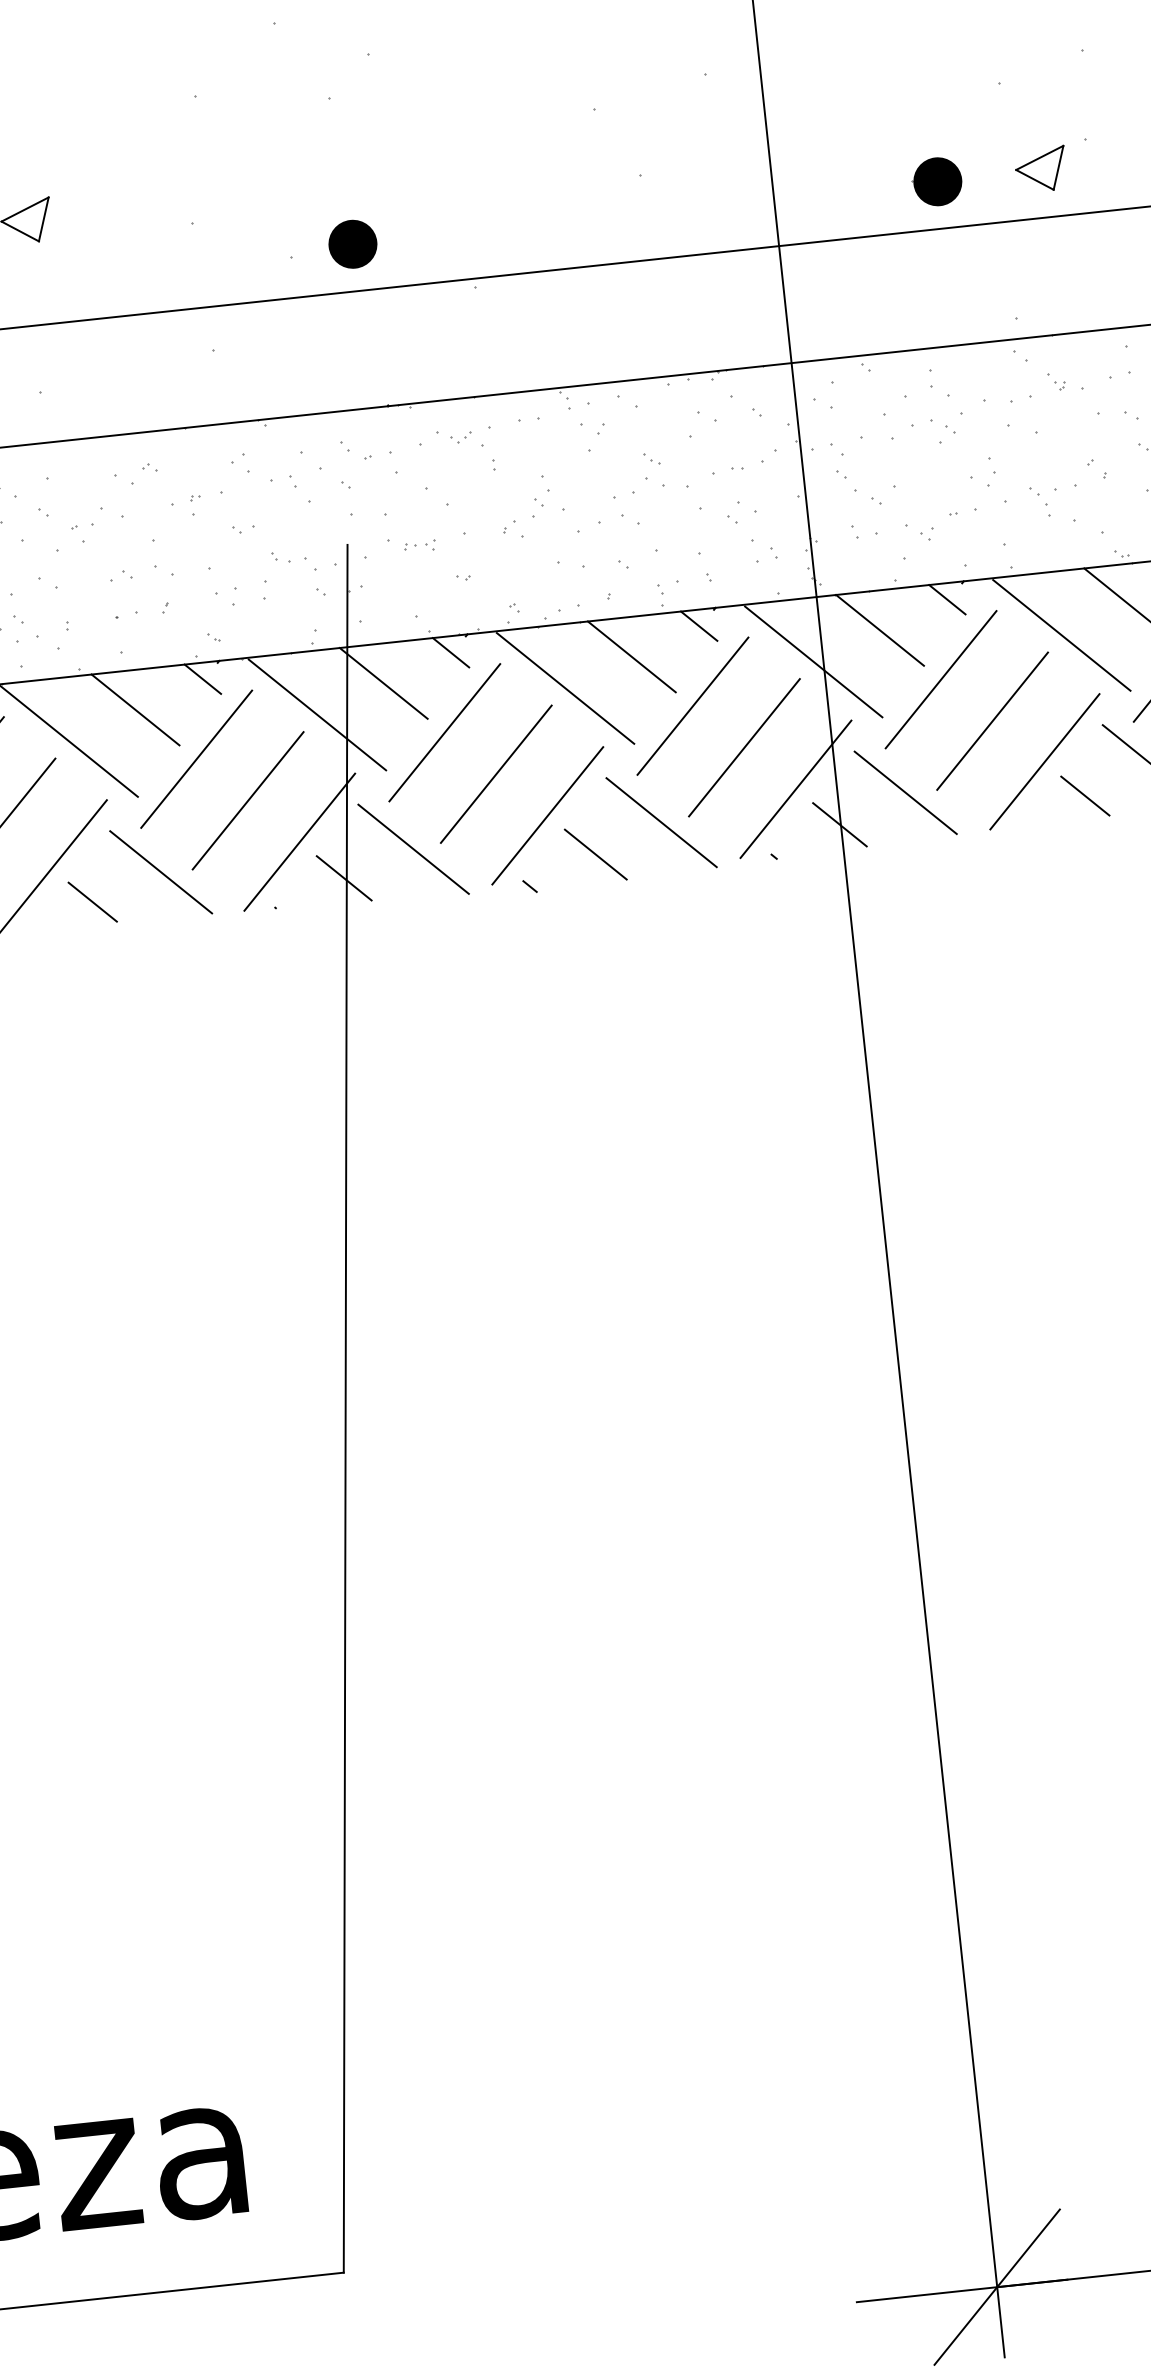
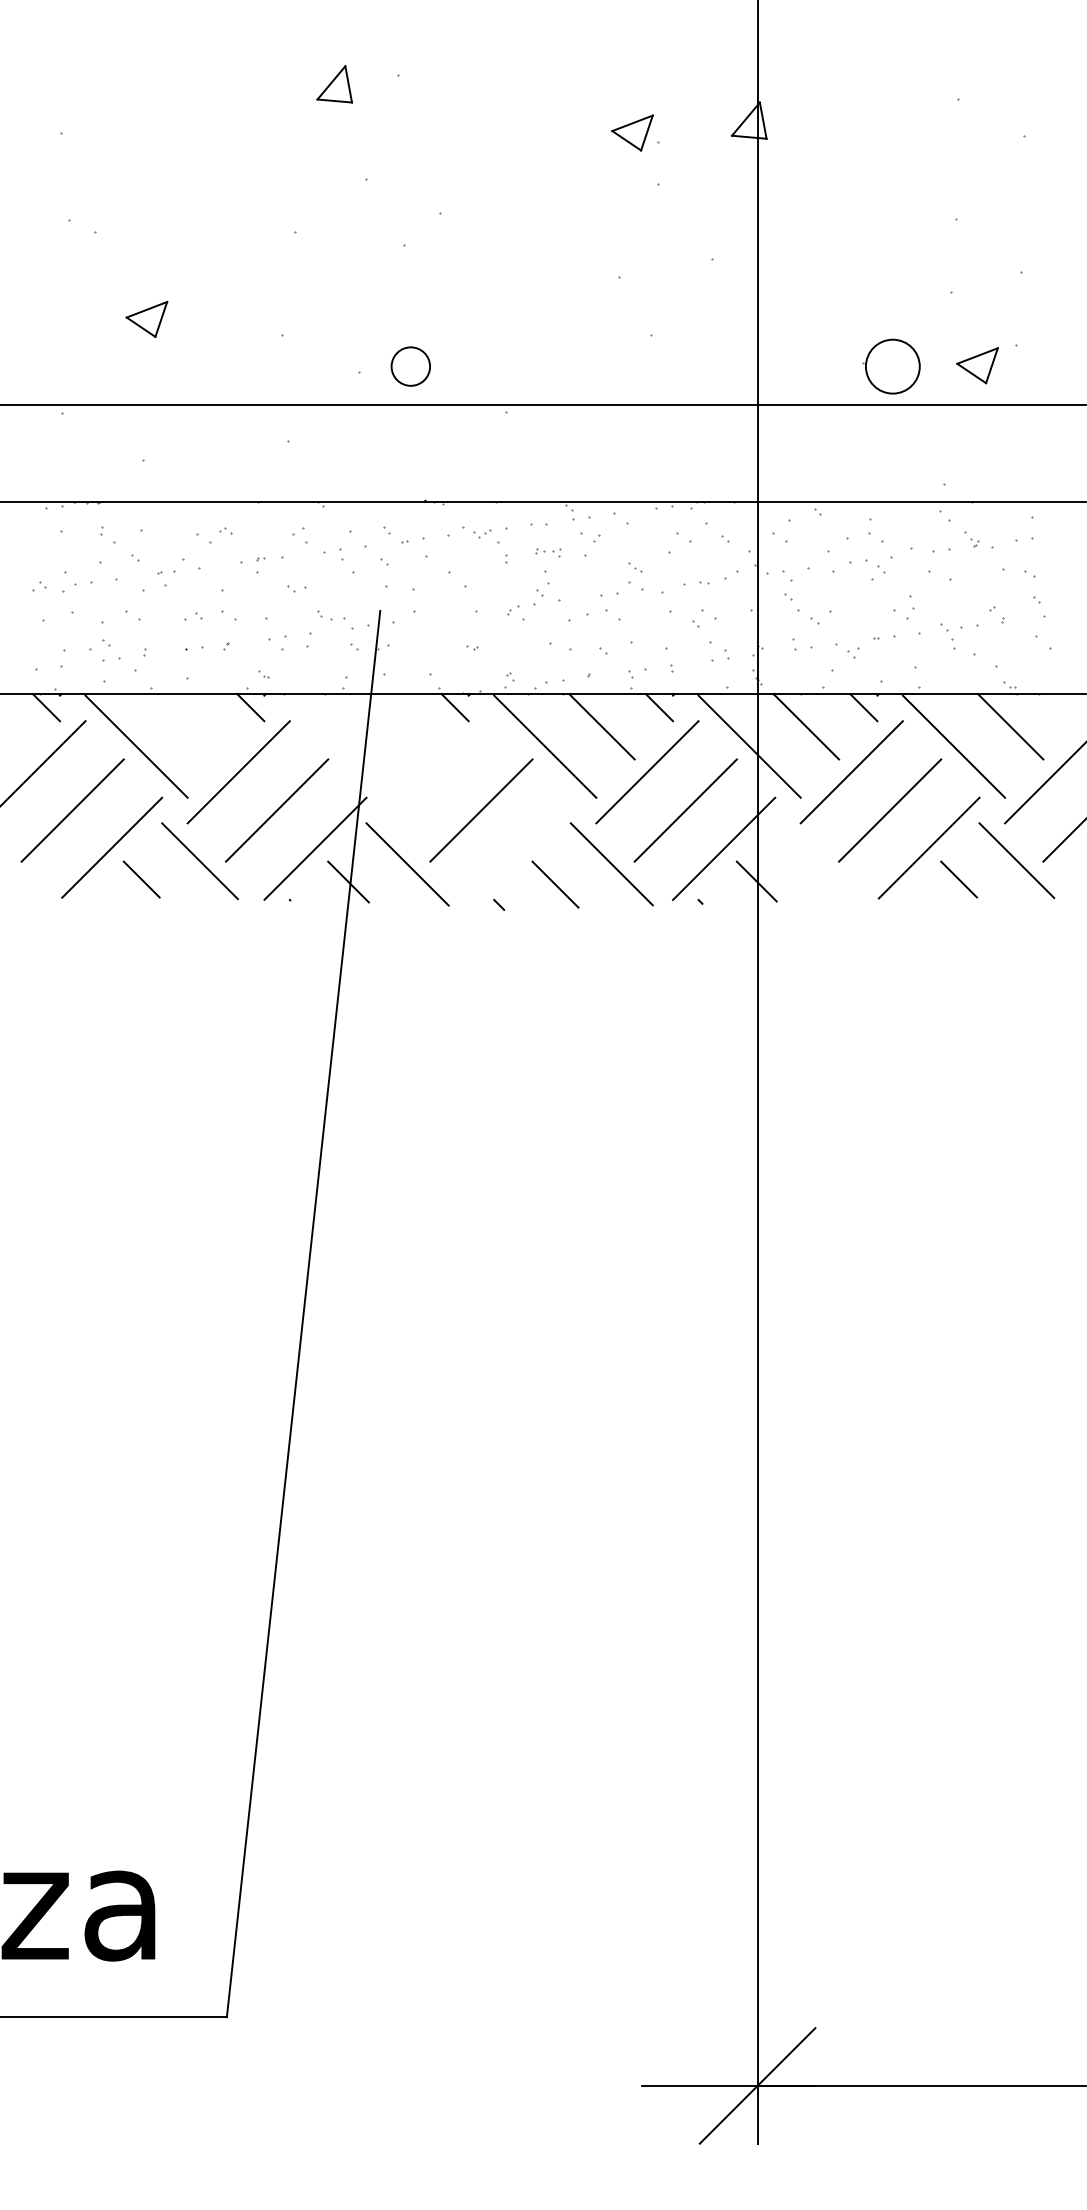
part: (936, 181) -> (891, 366), size x1.4
fill: (352, 244) -> (410, 366), removed
part: (420, 546) -> (548, 552), moved
line: (383, 683) -> (397, 726), removed
line: (135, 709) -> (193, 726), removed
line: (316, 714) -> (340, 746), removed
line: (445, 732) -> (443, 772), removed
line: (906, 793) -> (813, 861), removed
line: (547, 815) -> (519, 848), removed

